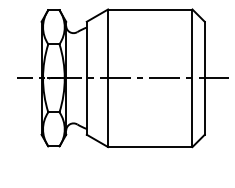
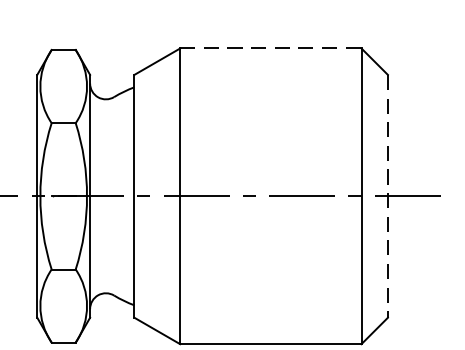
line: (150, 9) -> (271, 48), solid -> dashed
line: (204, 78) -> (387, 196), solid -> dashed

